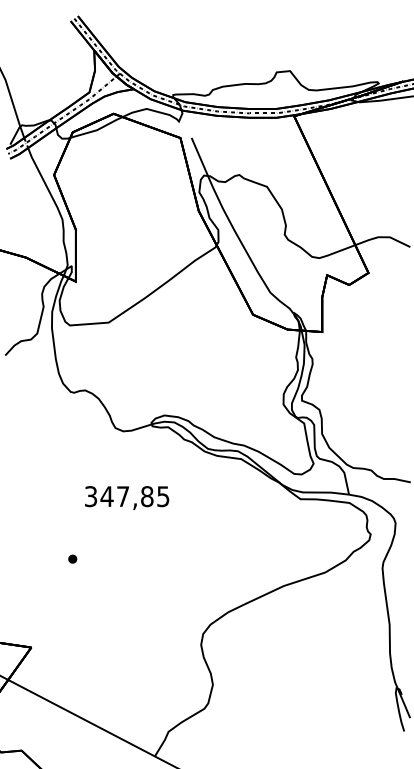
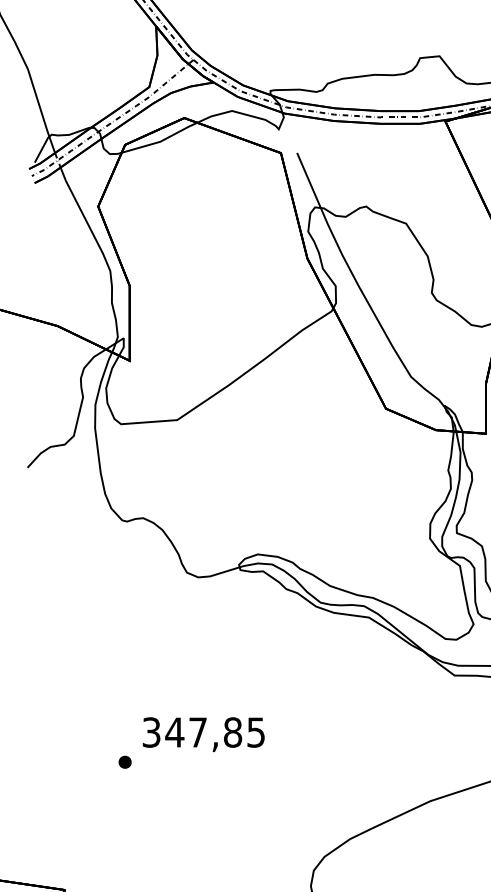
text: (127, 497) -> (204, 733), moved

